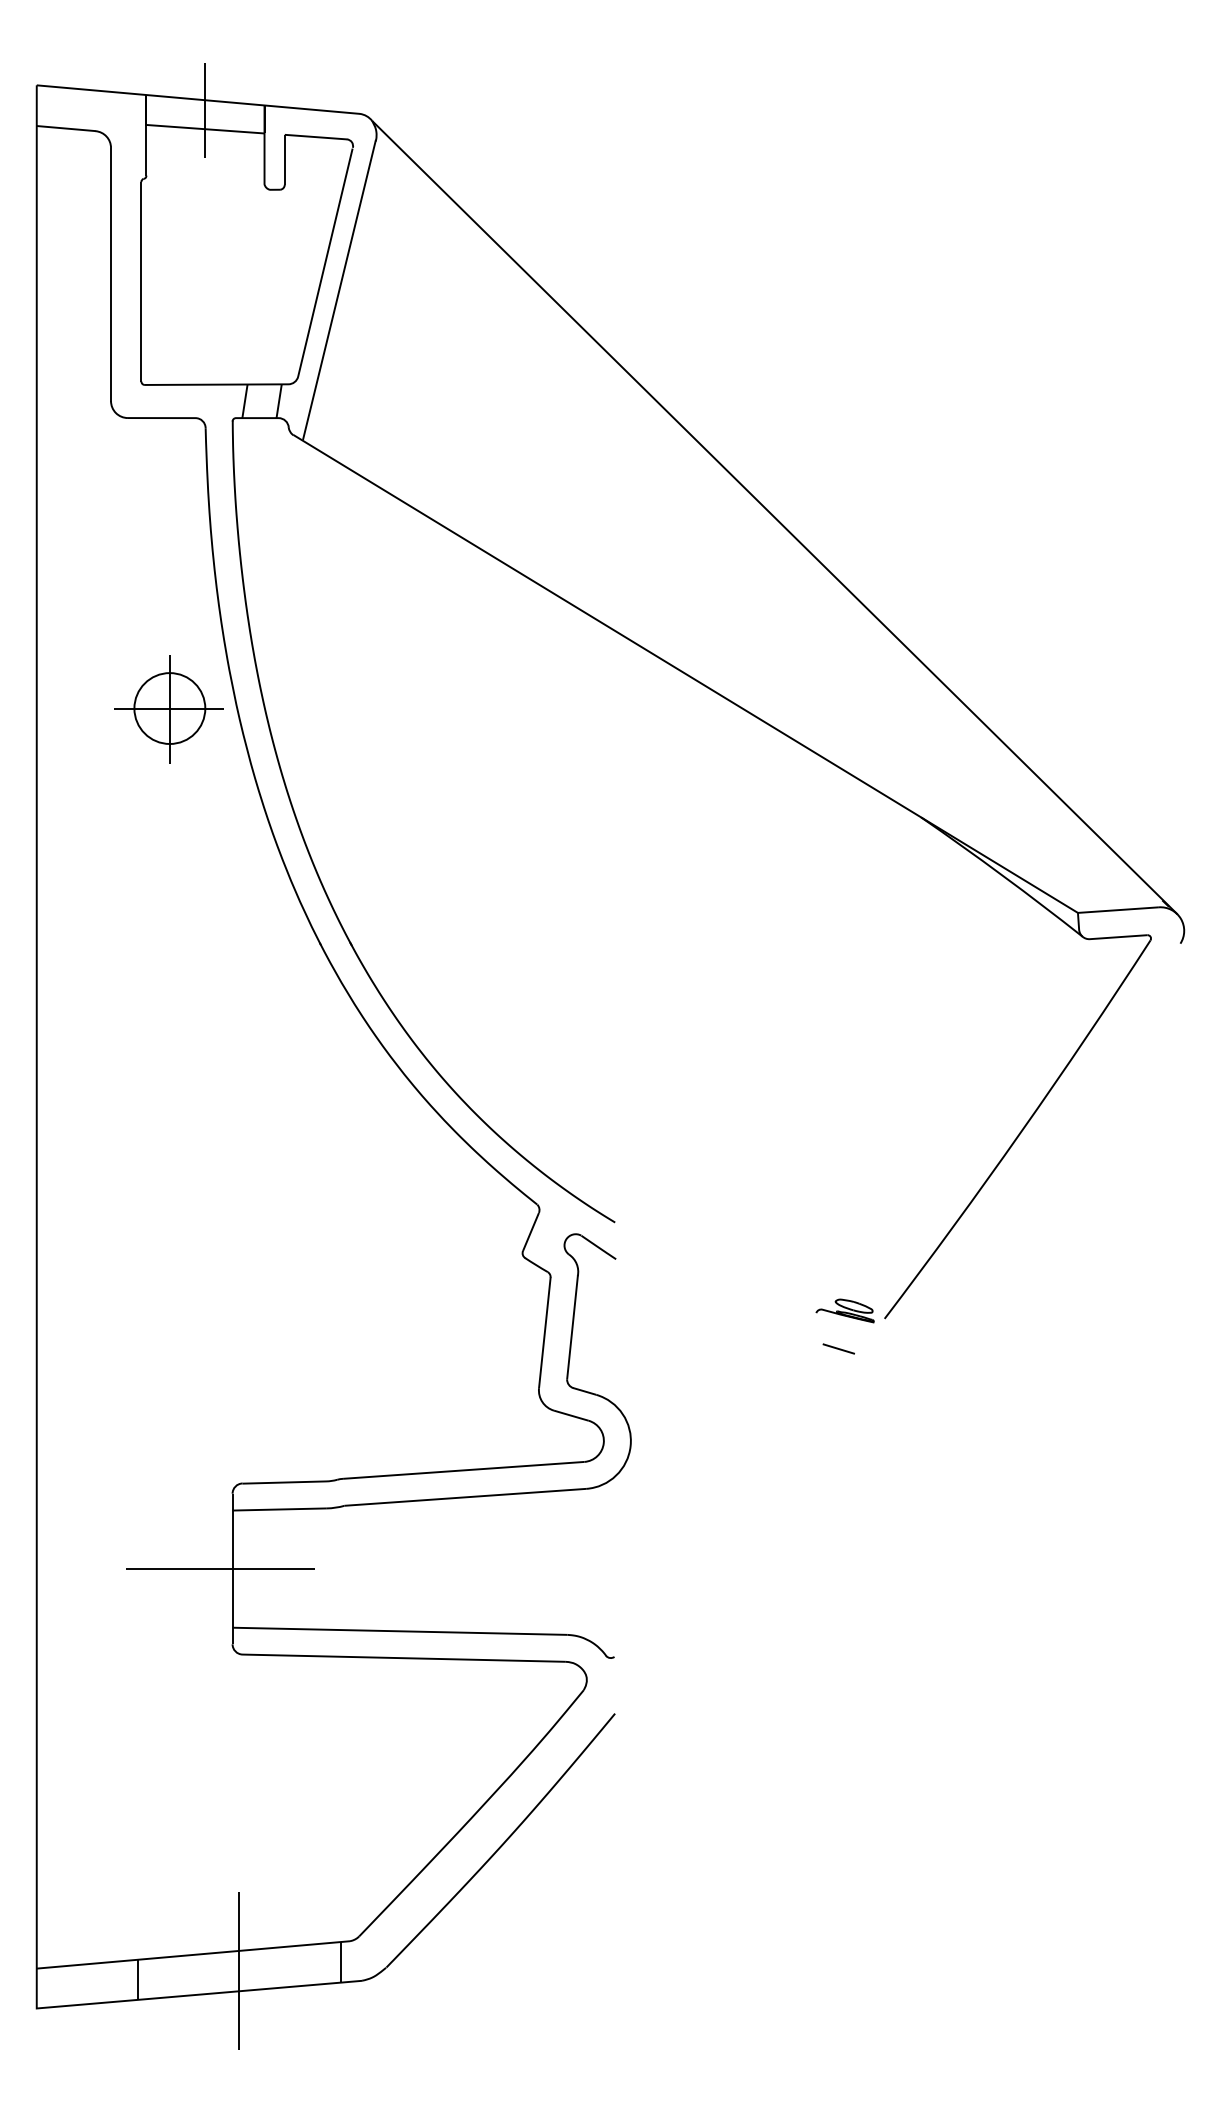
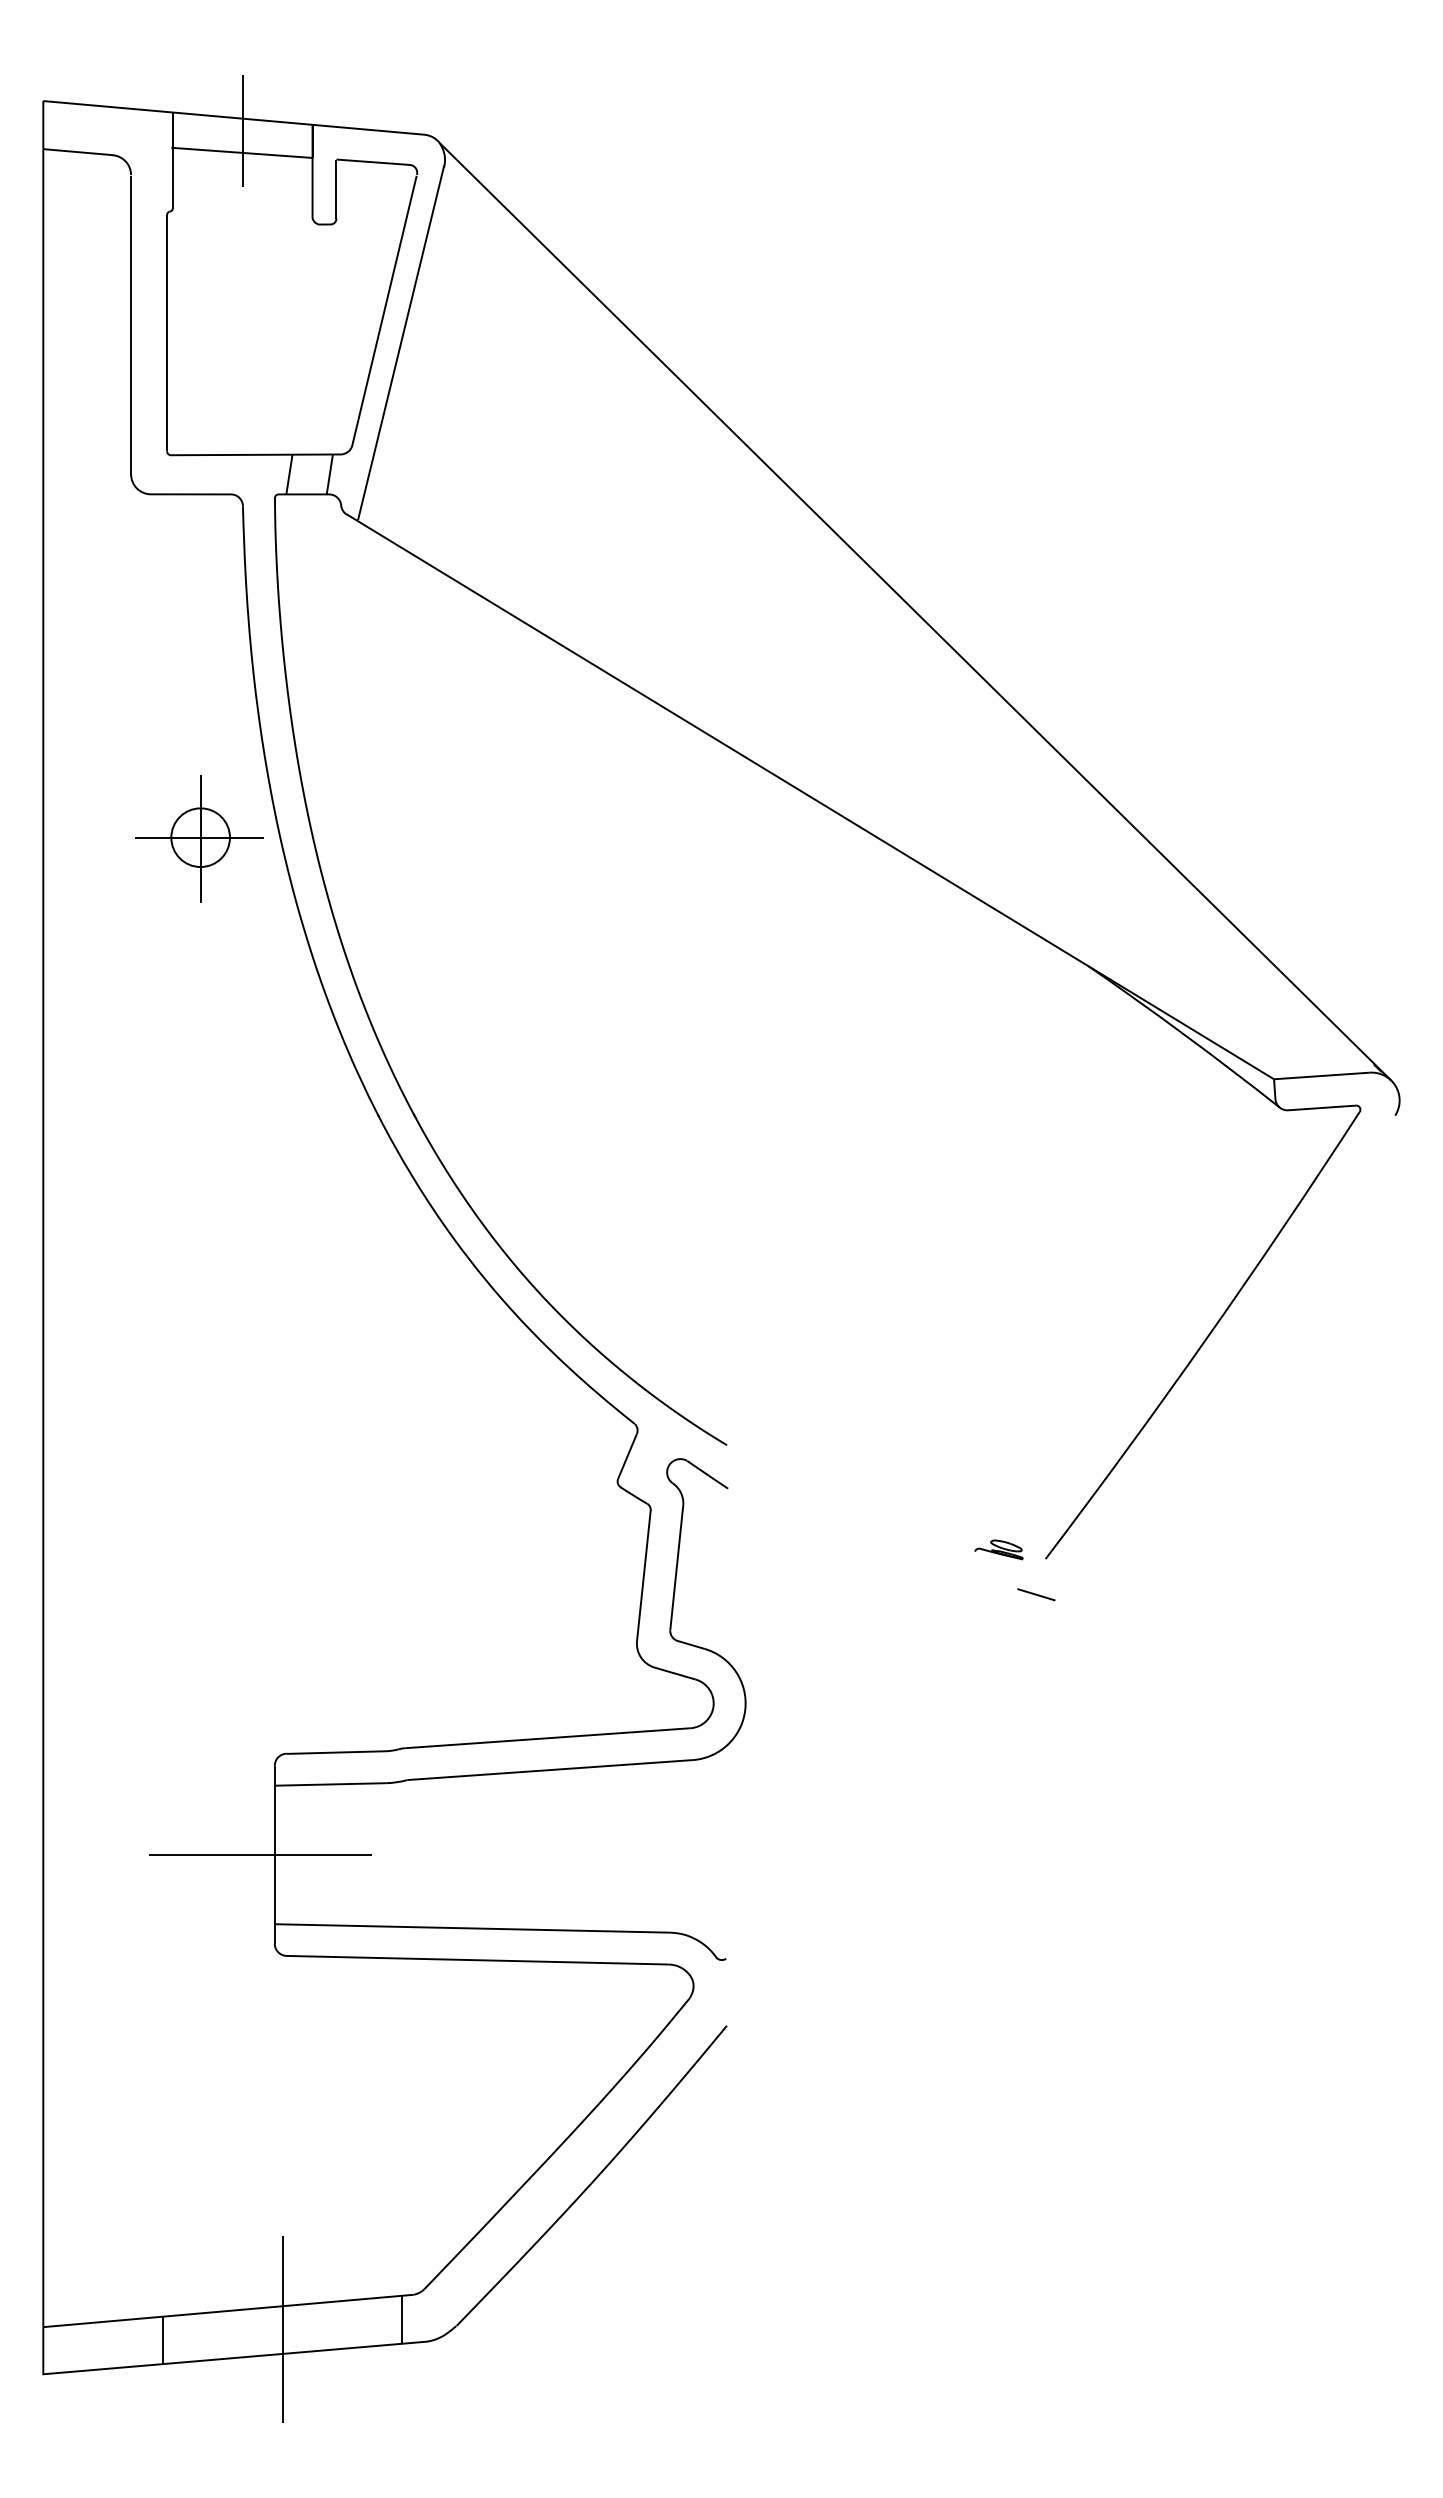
circle: (169, 708) -> (200, 837), size x0.7
part: (844, 1310) -> (998, 1549), size x0.7
line: (838, 1348) -> (1036, 1594), moved

